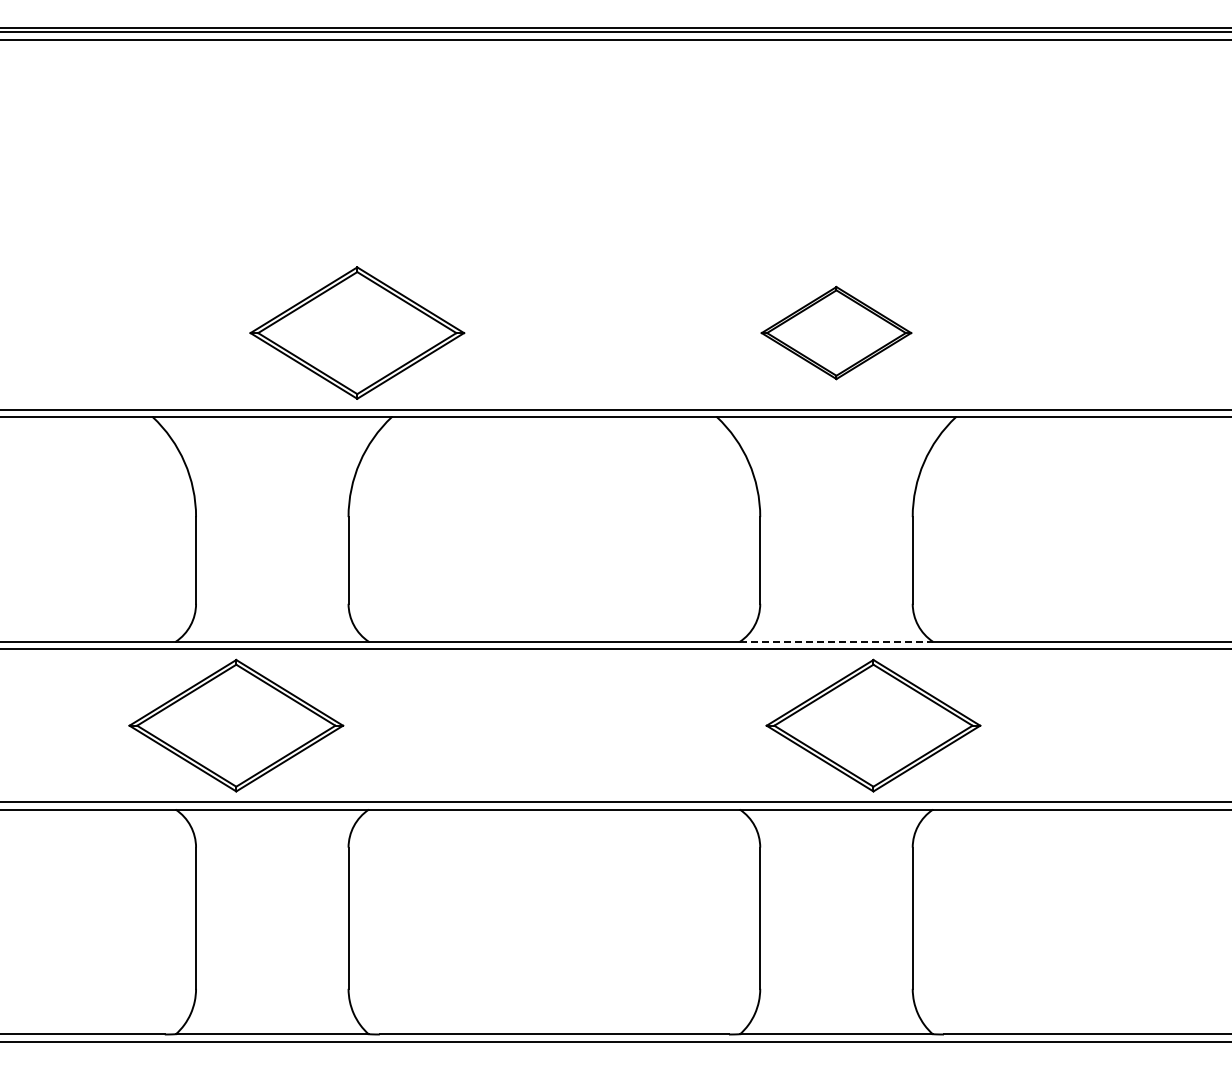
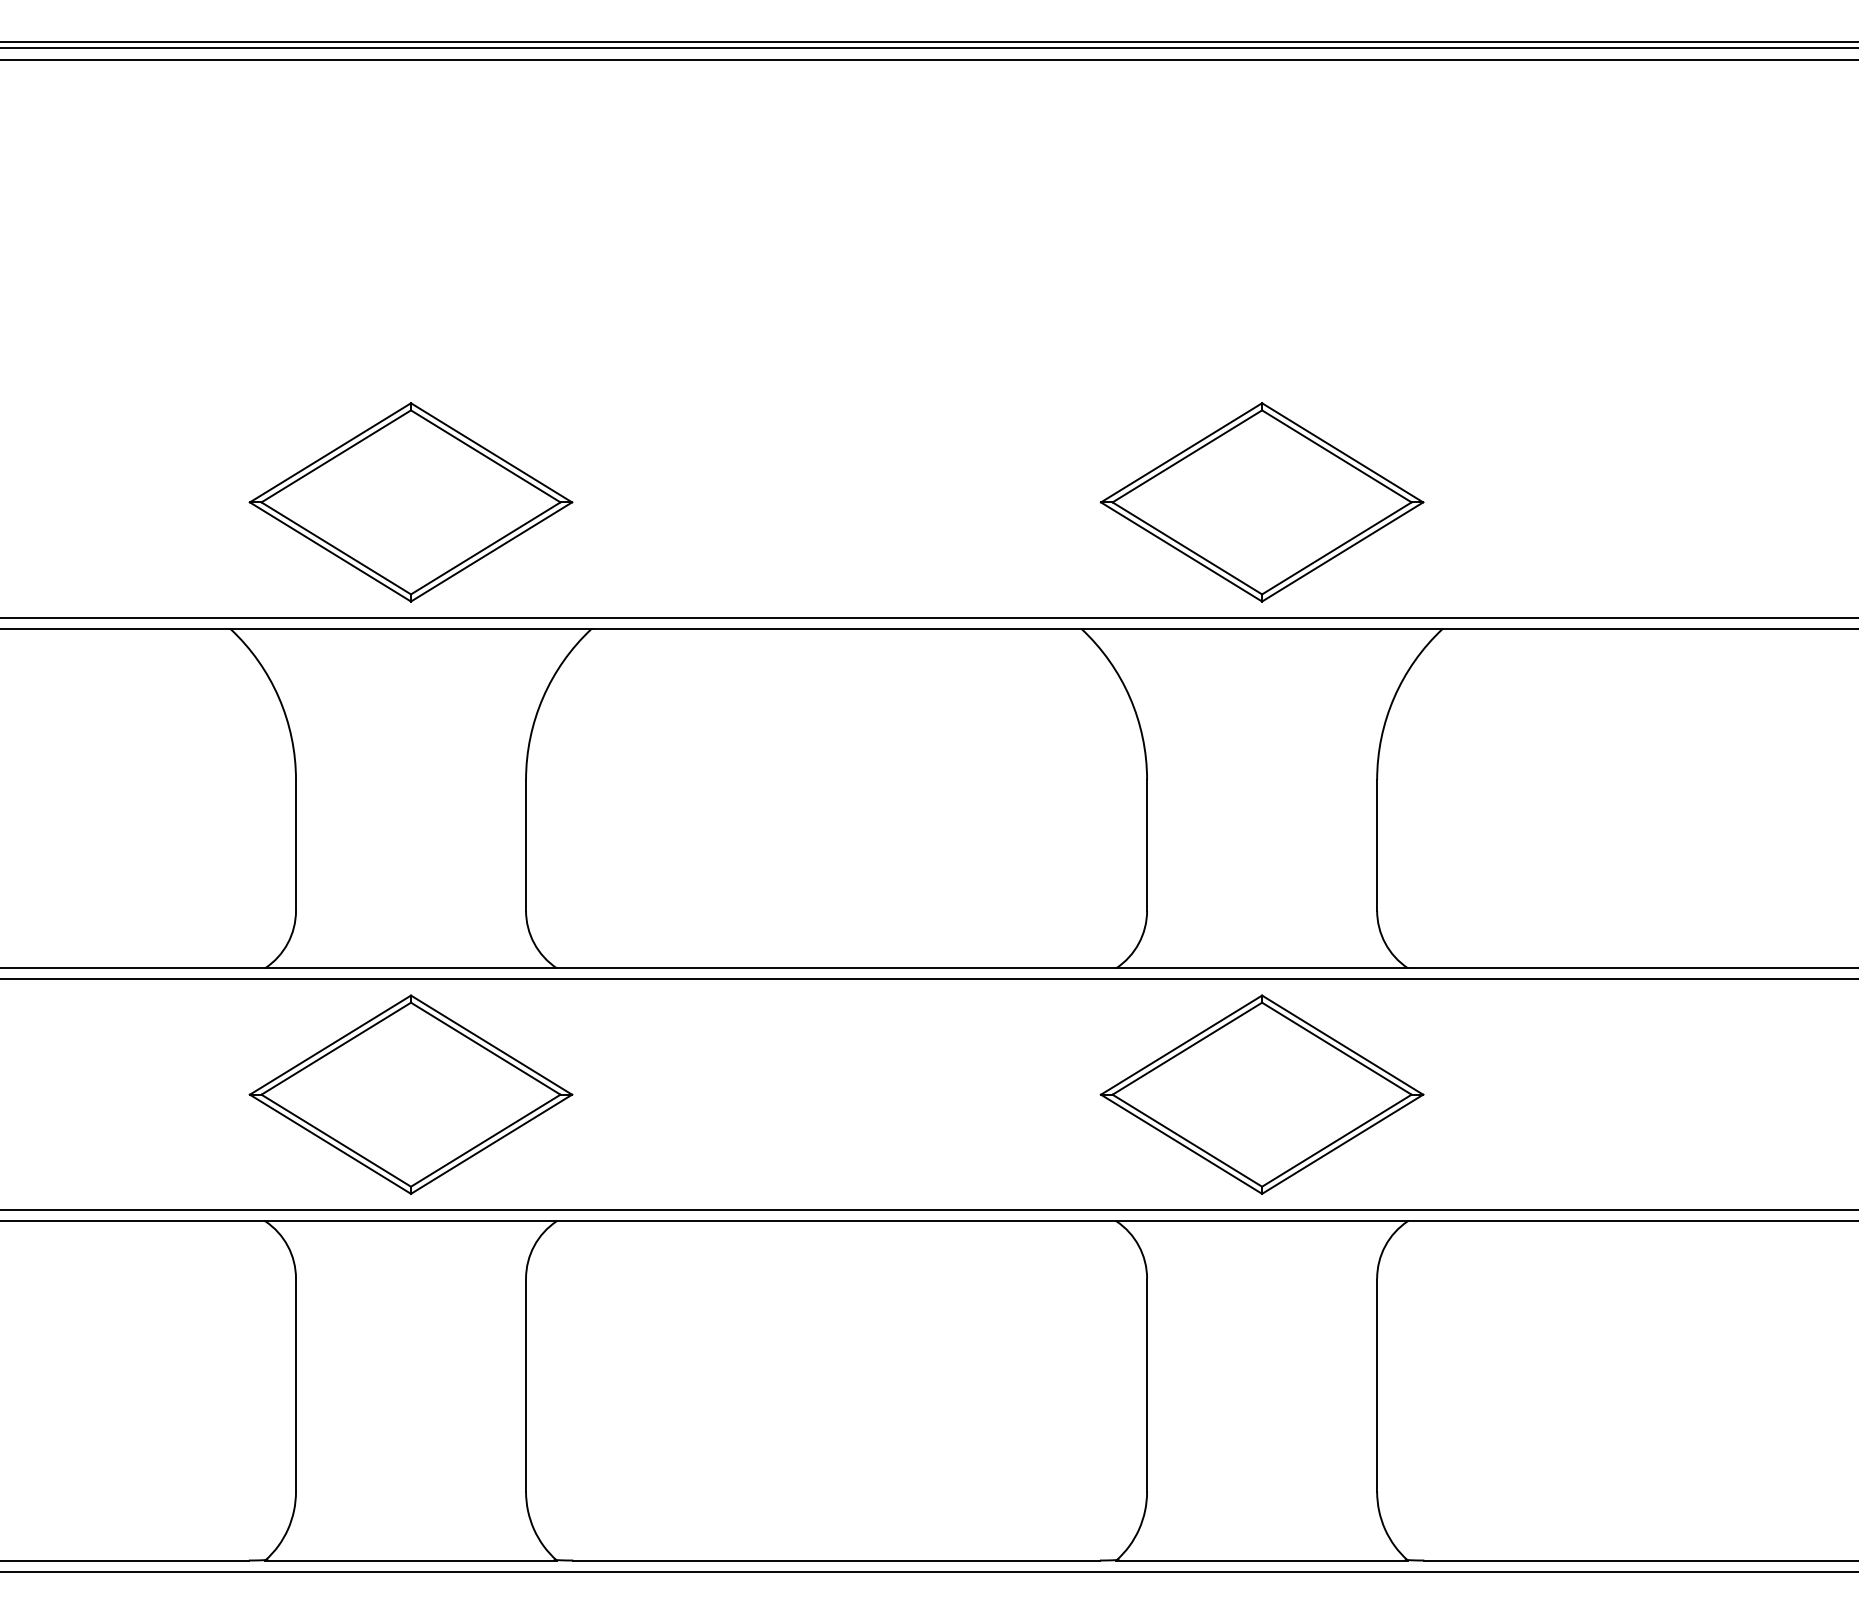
part: (357, 332) -> (411, 501), moved
part: (836, 332) -> (1262, 501), size x1.43
line: (836, 641) -> (1262, 967), dashed -> solid
part: (236, 725) -> (411, 1094), moved
part: (873, 725) -> (1262, 1094), moved

